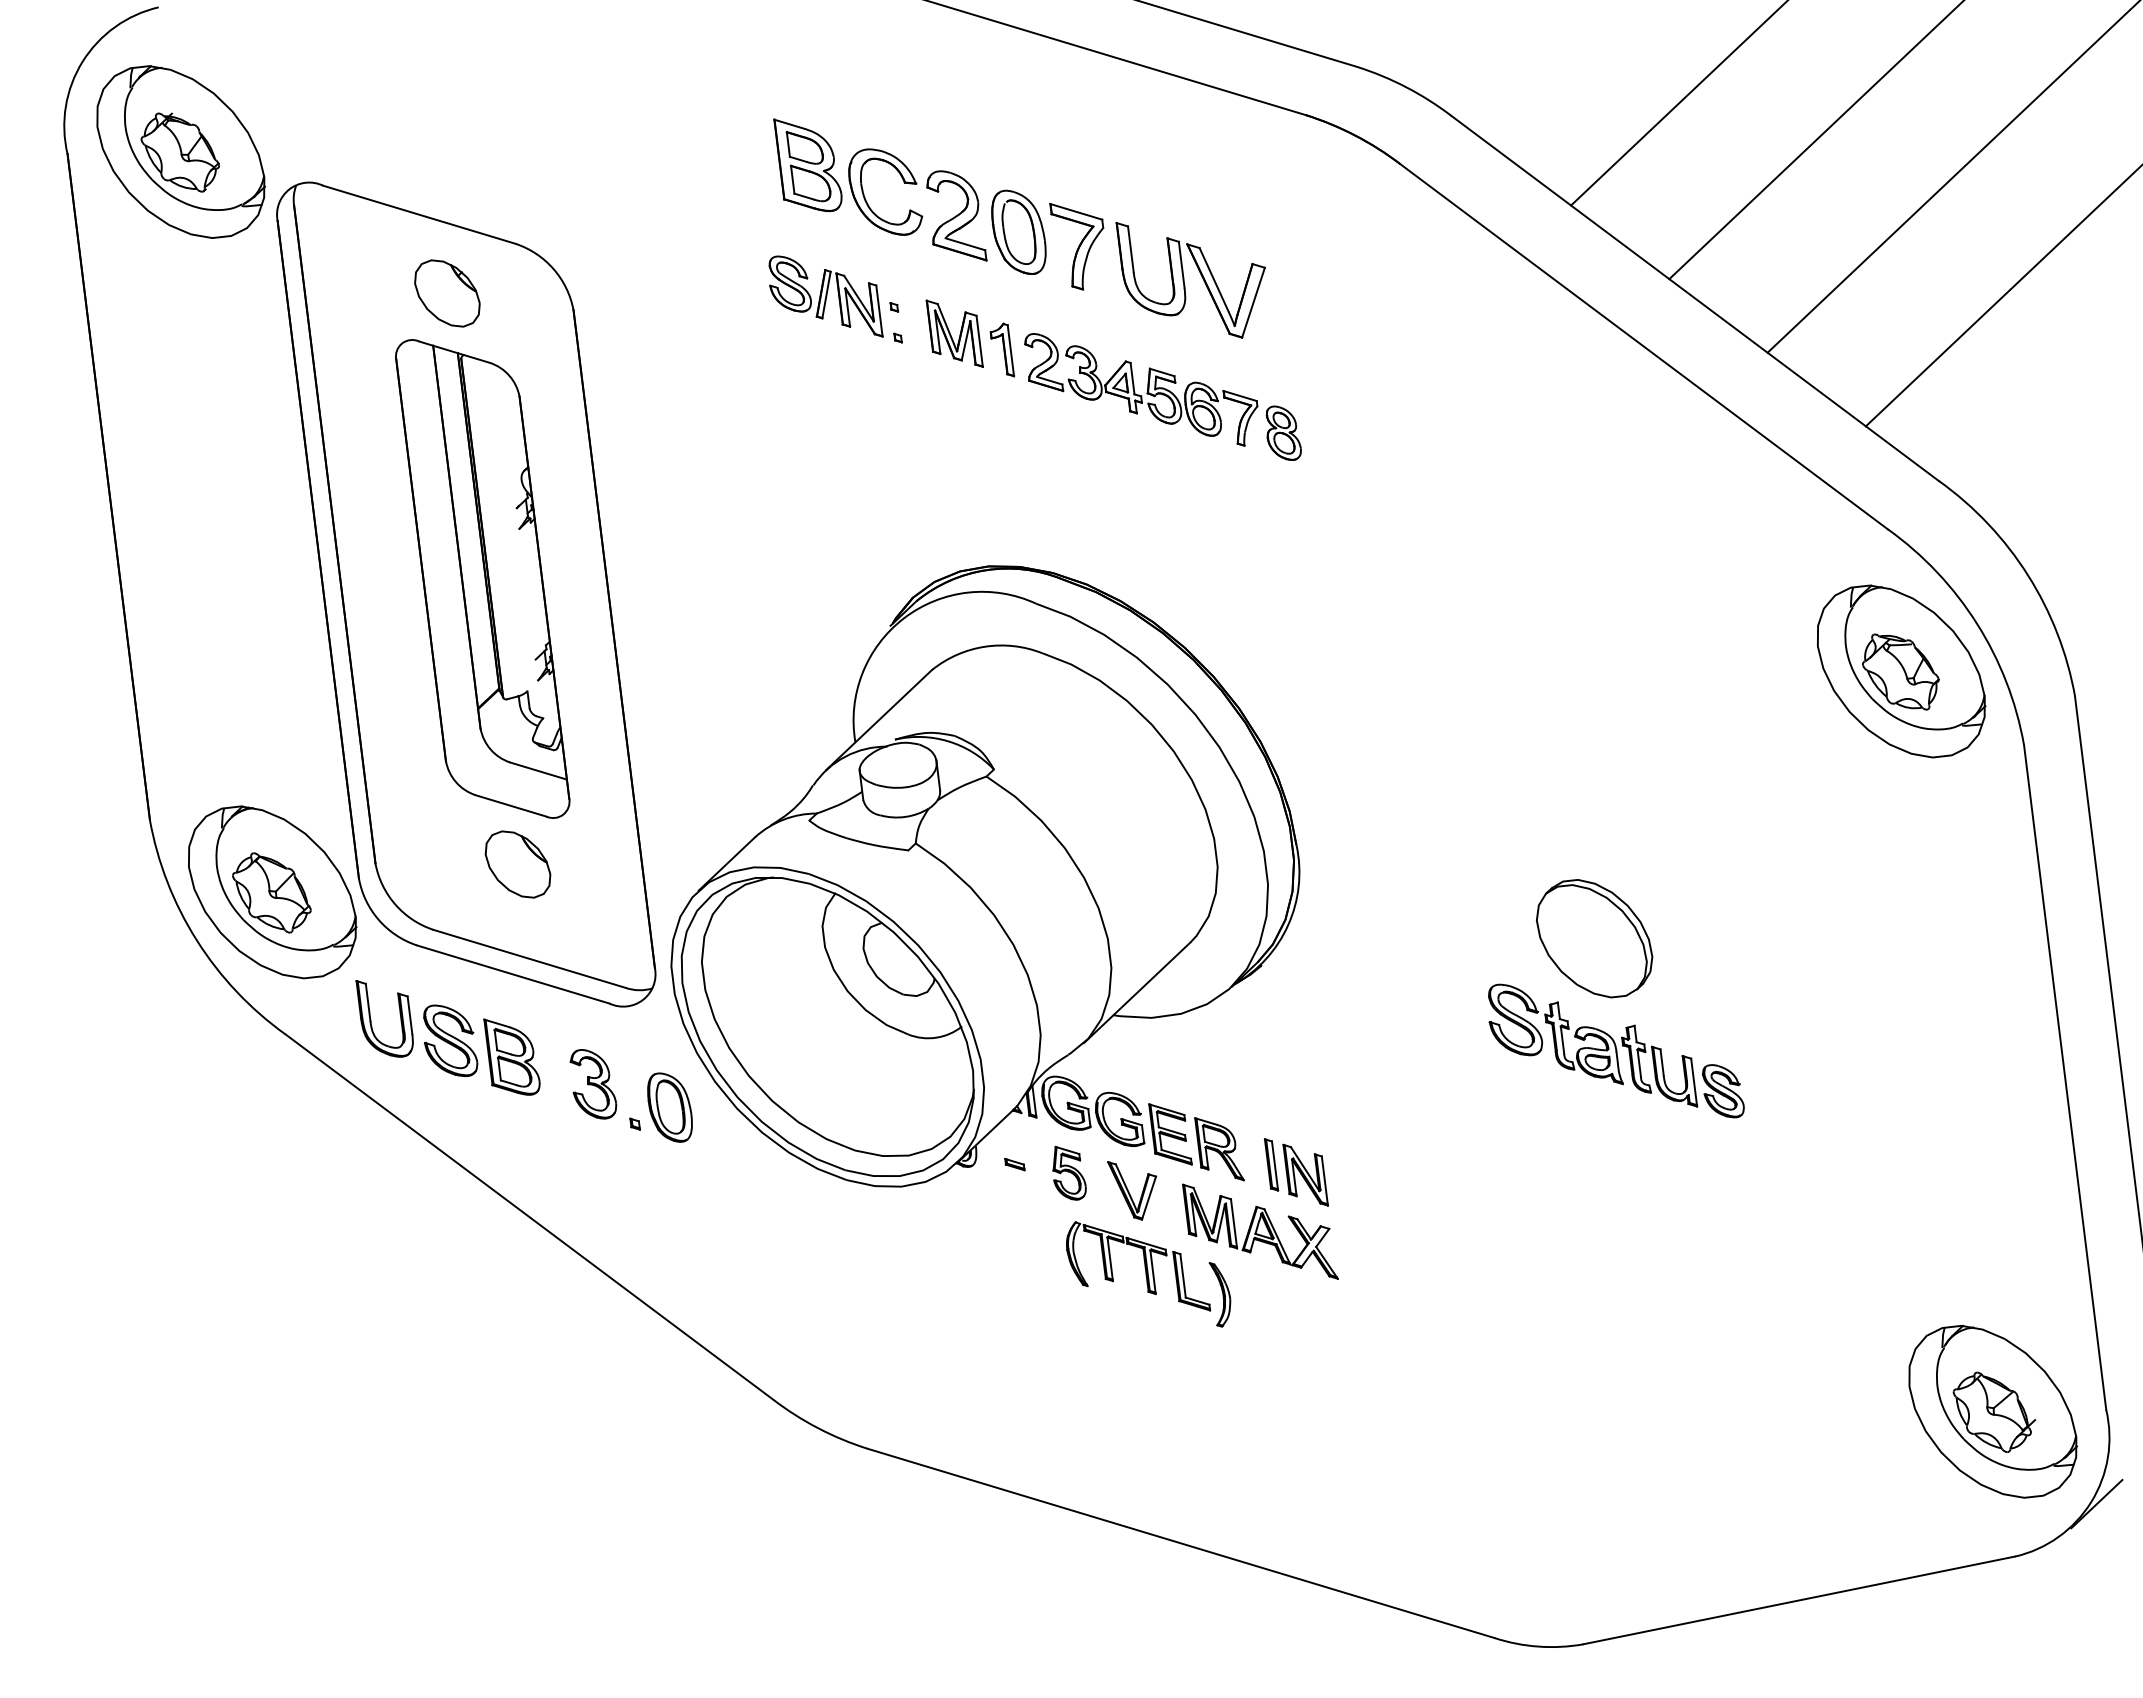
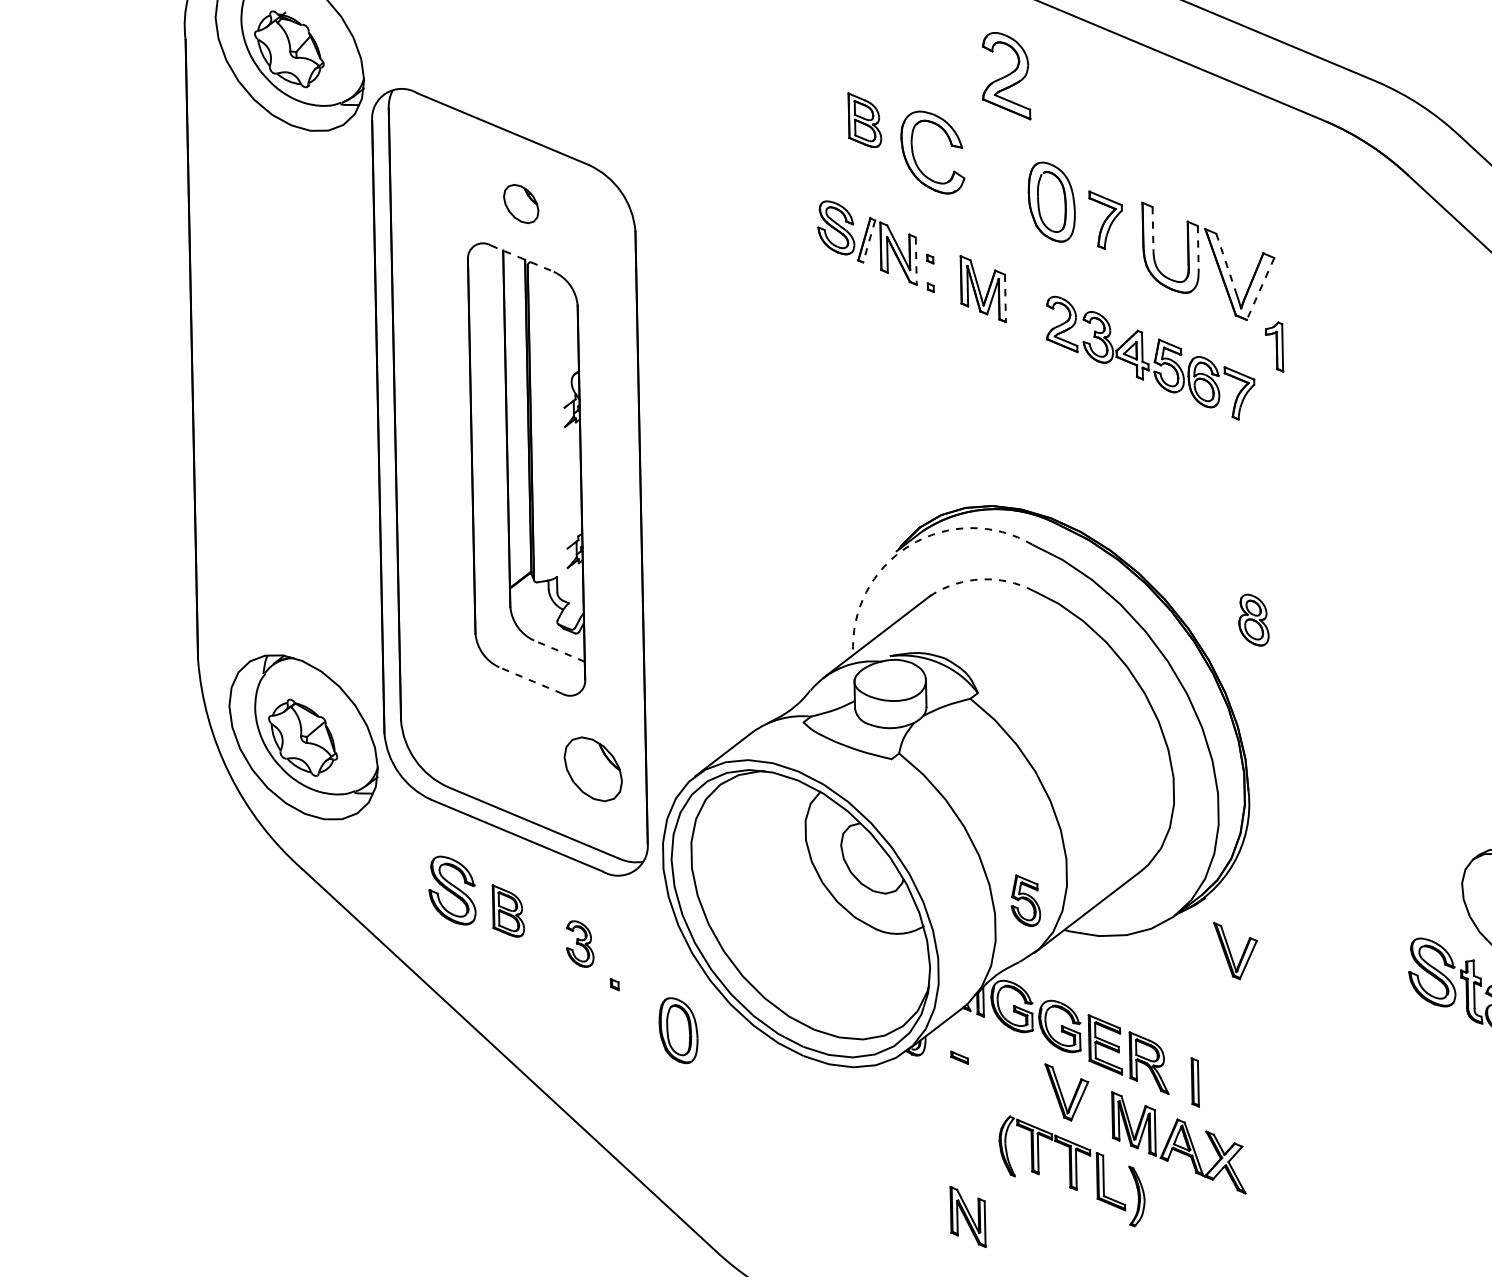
part: (807, 165) -> (864, 120), size x0.6
part: (956, 215) -> (1007, 75), moved
part: (1076, 246) -> (1103, 220), size x0.7
line: (1130, 249) -> (1152, 228), solid -> dashed
line: (1181, 265) -> (1197, 247), solid -> dashed
line: (1214, 280) -> (1226, 264), solid -> dashed
part: (447, 293) -> (521, 204), size x0.6
line: (826, 295) -> (869, 241), solid -> dashed
line: (1253, 302) -> (1260, 288), solid -> dashed
line: (879, 311) -> (916, 261), solid -> dashed
line: (979, 341) -> (1005, 298), solid -> dashed
part: (1002, 349) -> (1275, 345), moved
line: (454, 352) -> (522, 258), solid -> dashed
part: (1283, 432) -> (1254, 619), moved
arc: (903, 618) -> (909, 545), solid -> dashed
arc: (985, 646) -> (981, 579), solid -> dashed
line: (538, 771) -> (559, 651), solid -> dashed
line: (510, 805) -> (530, 680), solid -> dashed
part: (517, 864) -> (592, 769), moved
part: (371, 1019) -> (382, 863), removed
part: (1298, 1019) -> (1233, 951), added
part: (511, 1056) -> (507, 910), size x0.7
part: (593, 1084) -> (580, 944), size x0.7
part: (669, 1107) -> (678, 1030), moved
part: (1069, 1172) -> (1026, 900), moved
part: (1305, 1174) -> (967, 1216), moved

